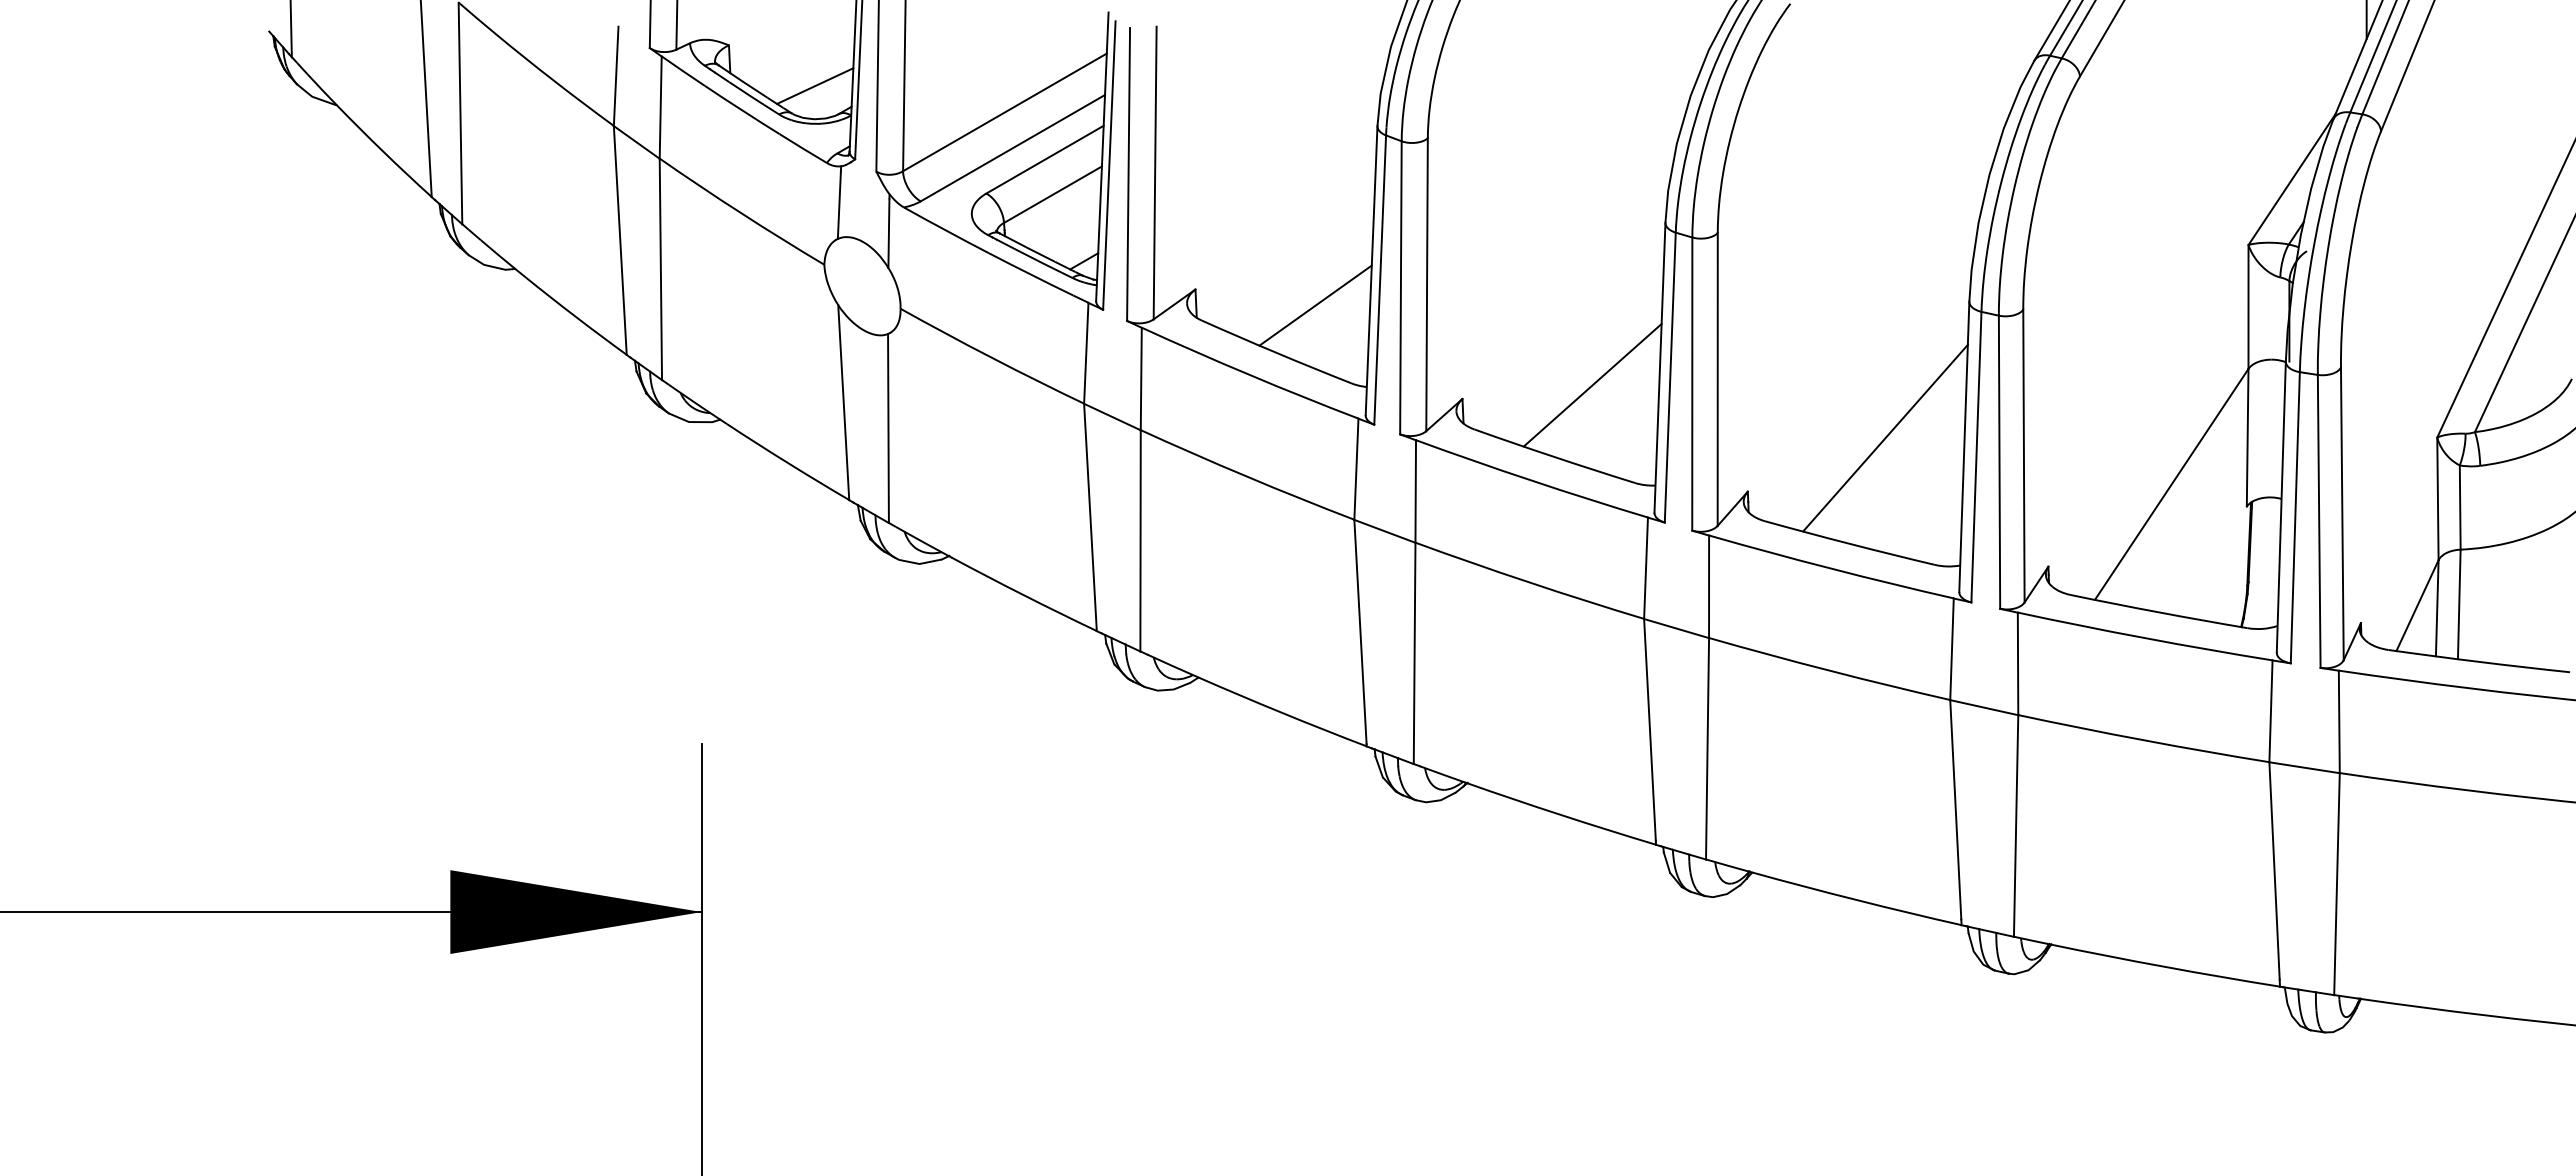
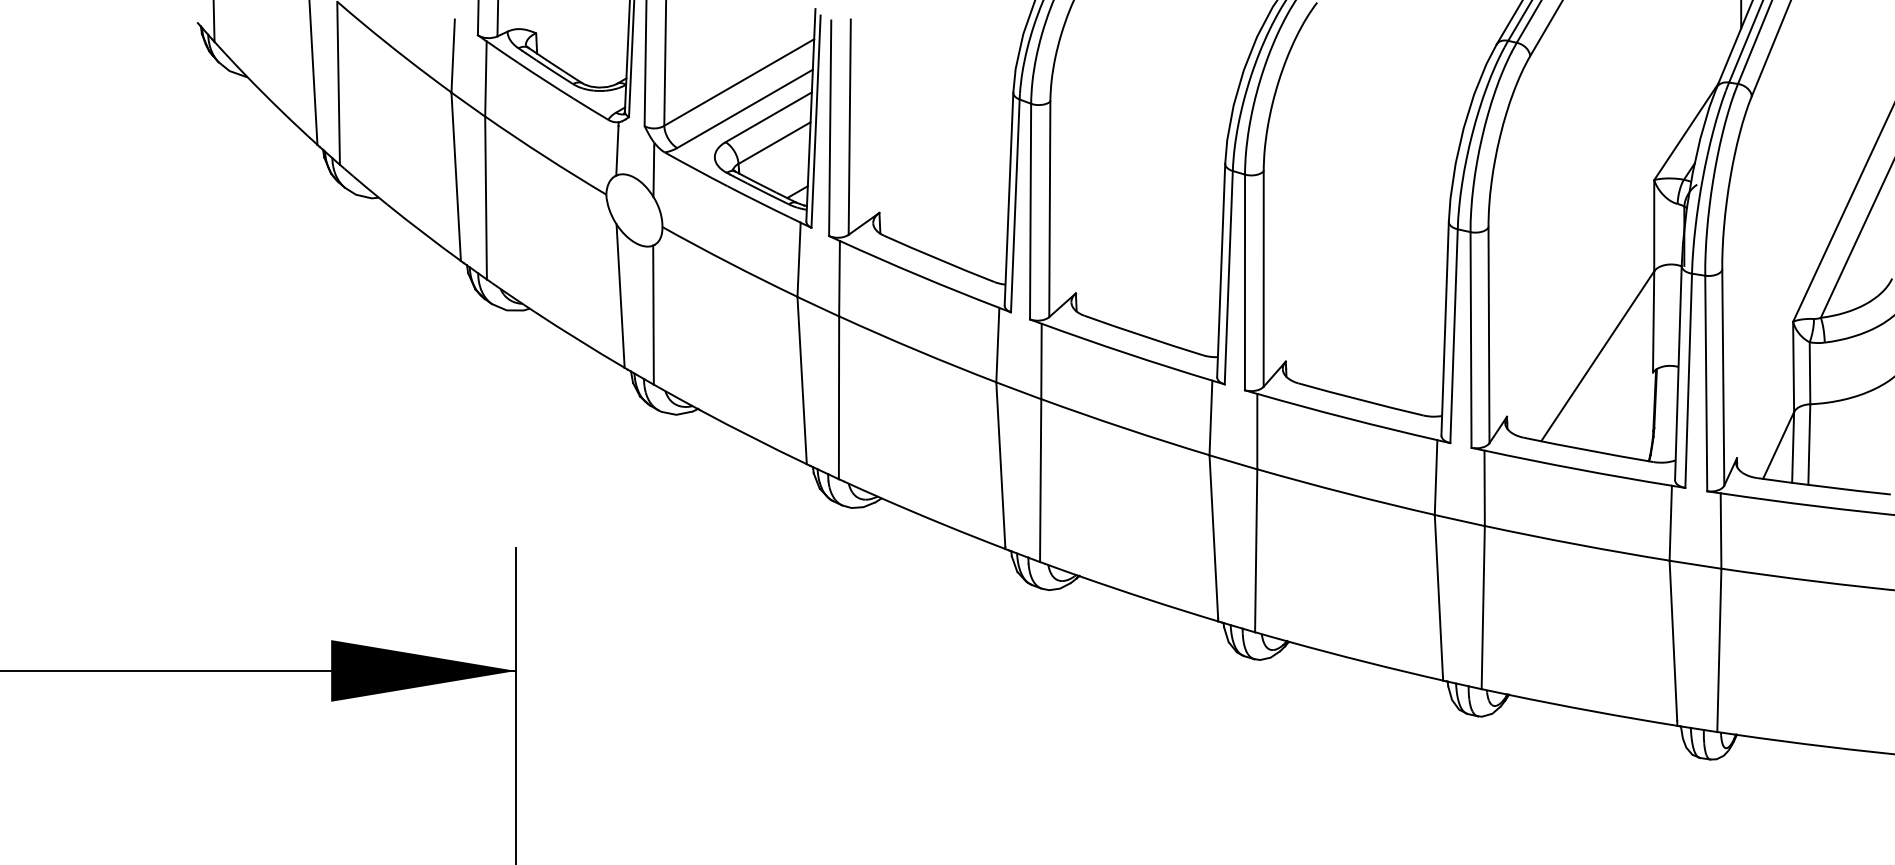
line: (815, 85) -> (599, 62), removed
line: (1315, 305) -> (967, 224), removed
line: (1592, 384) -> (1171, 282), removed
line: (1885, 437) -> (1387, 321), removed

